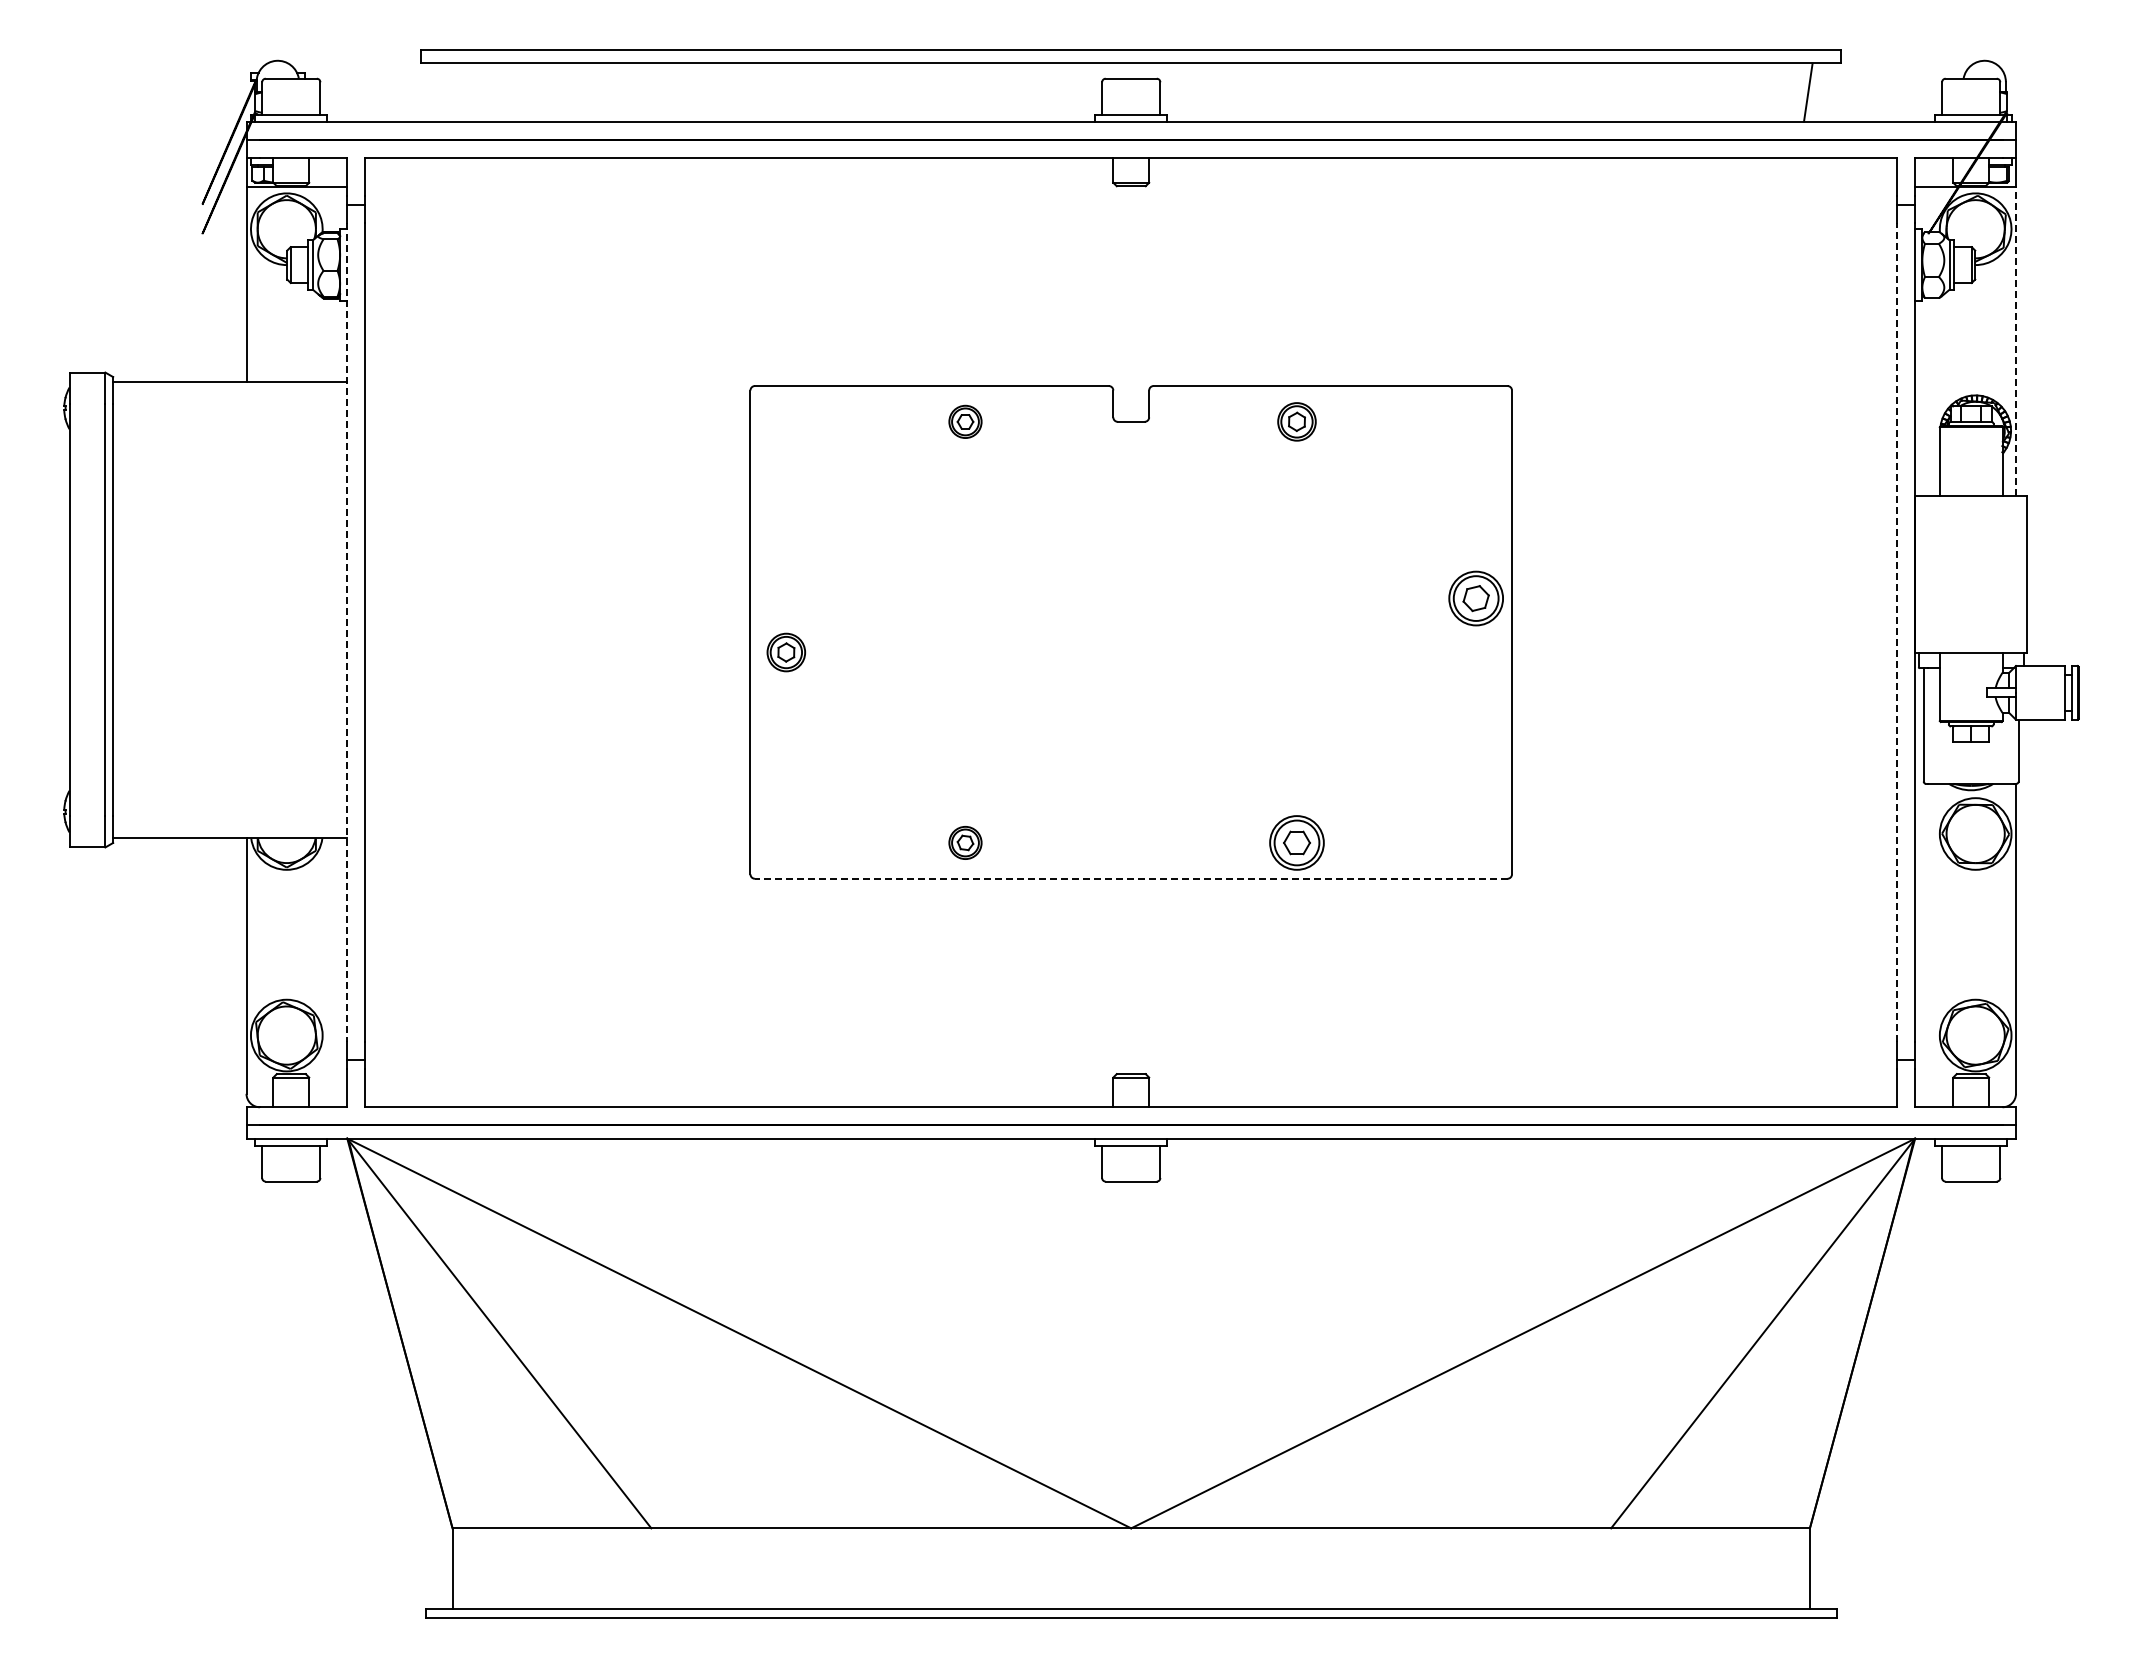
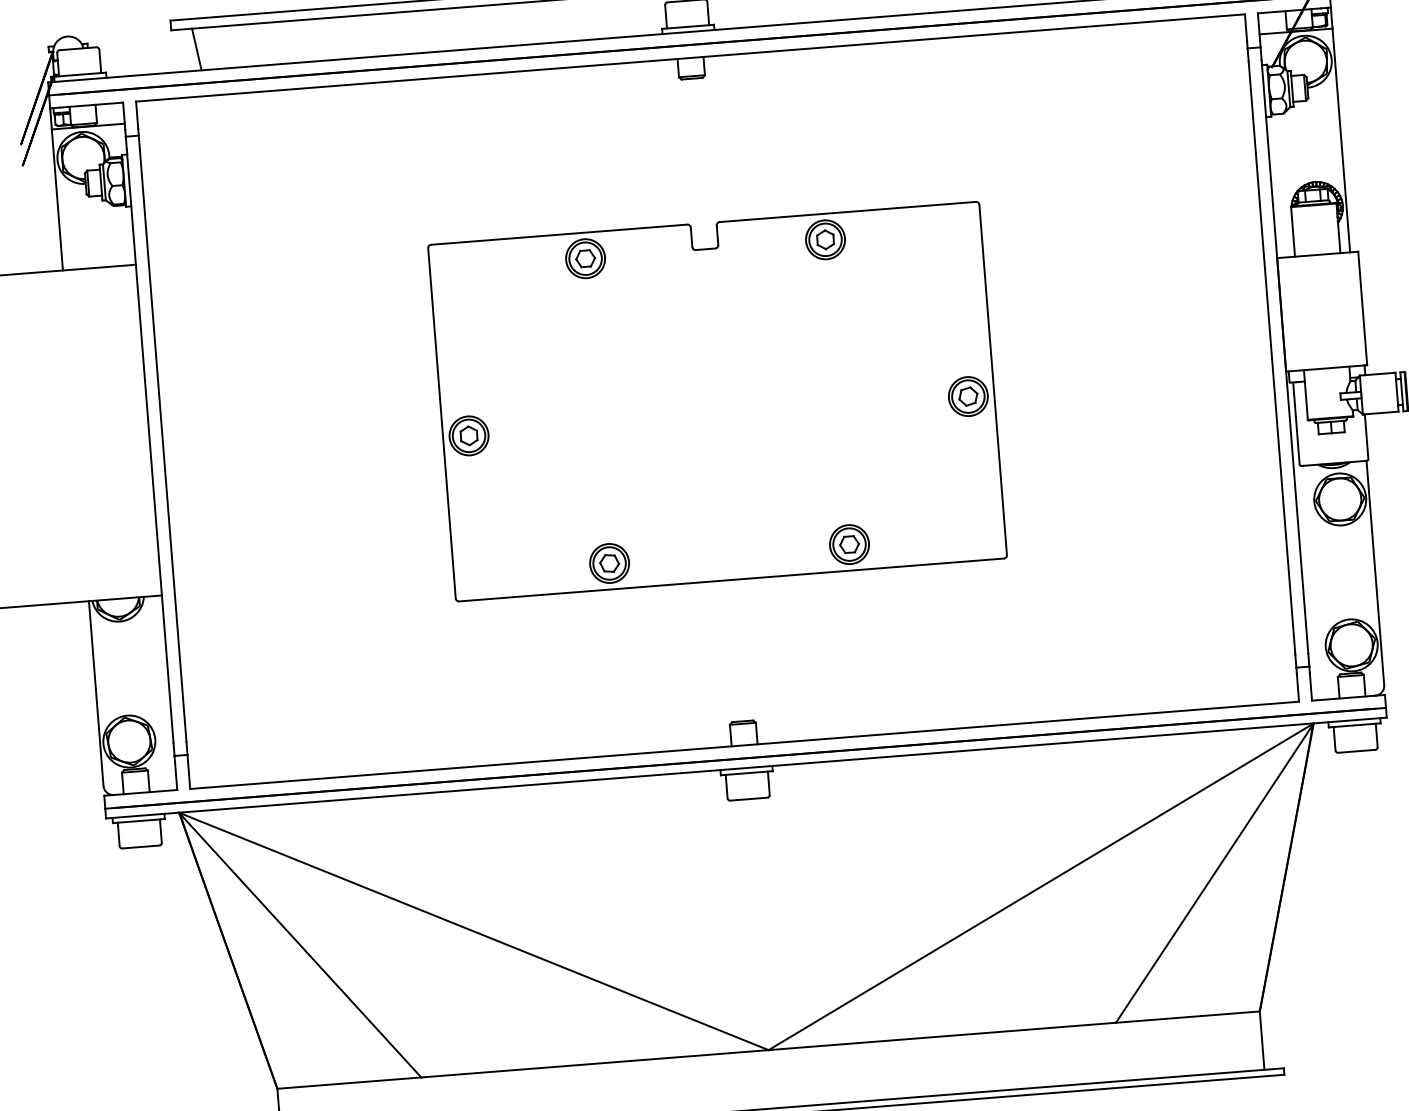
line: (453, 92) -> (196, 49), added
line: (2015, 341) -> (1340, 140), dashed -> solid
part: (965, 421) -> (585, 258), size x1.67
part: (1296, 421) -> (825, 239), size x1.43
part: (1475, 598) -> (967, 396), moved
line: (347, 632) -> (150, 446), dashed -> solid
line: (1897, 632) -> (1272, 358), dashed -> solid
part: (786, 652) -> (469, 435), size x1.43
part: (965, 842) -> (609, 563), size x1.67
line: (1130, 878) -> (731, 579), dashed -> solid

